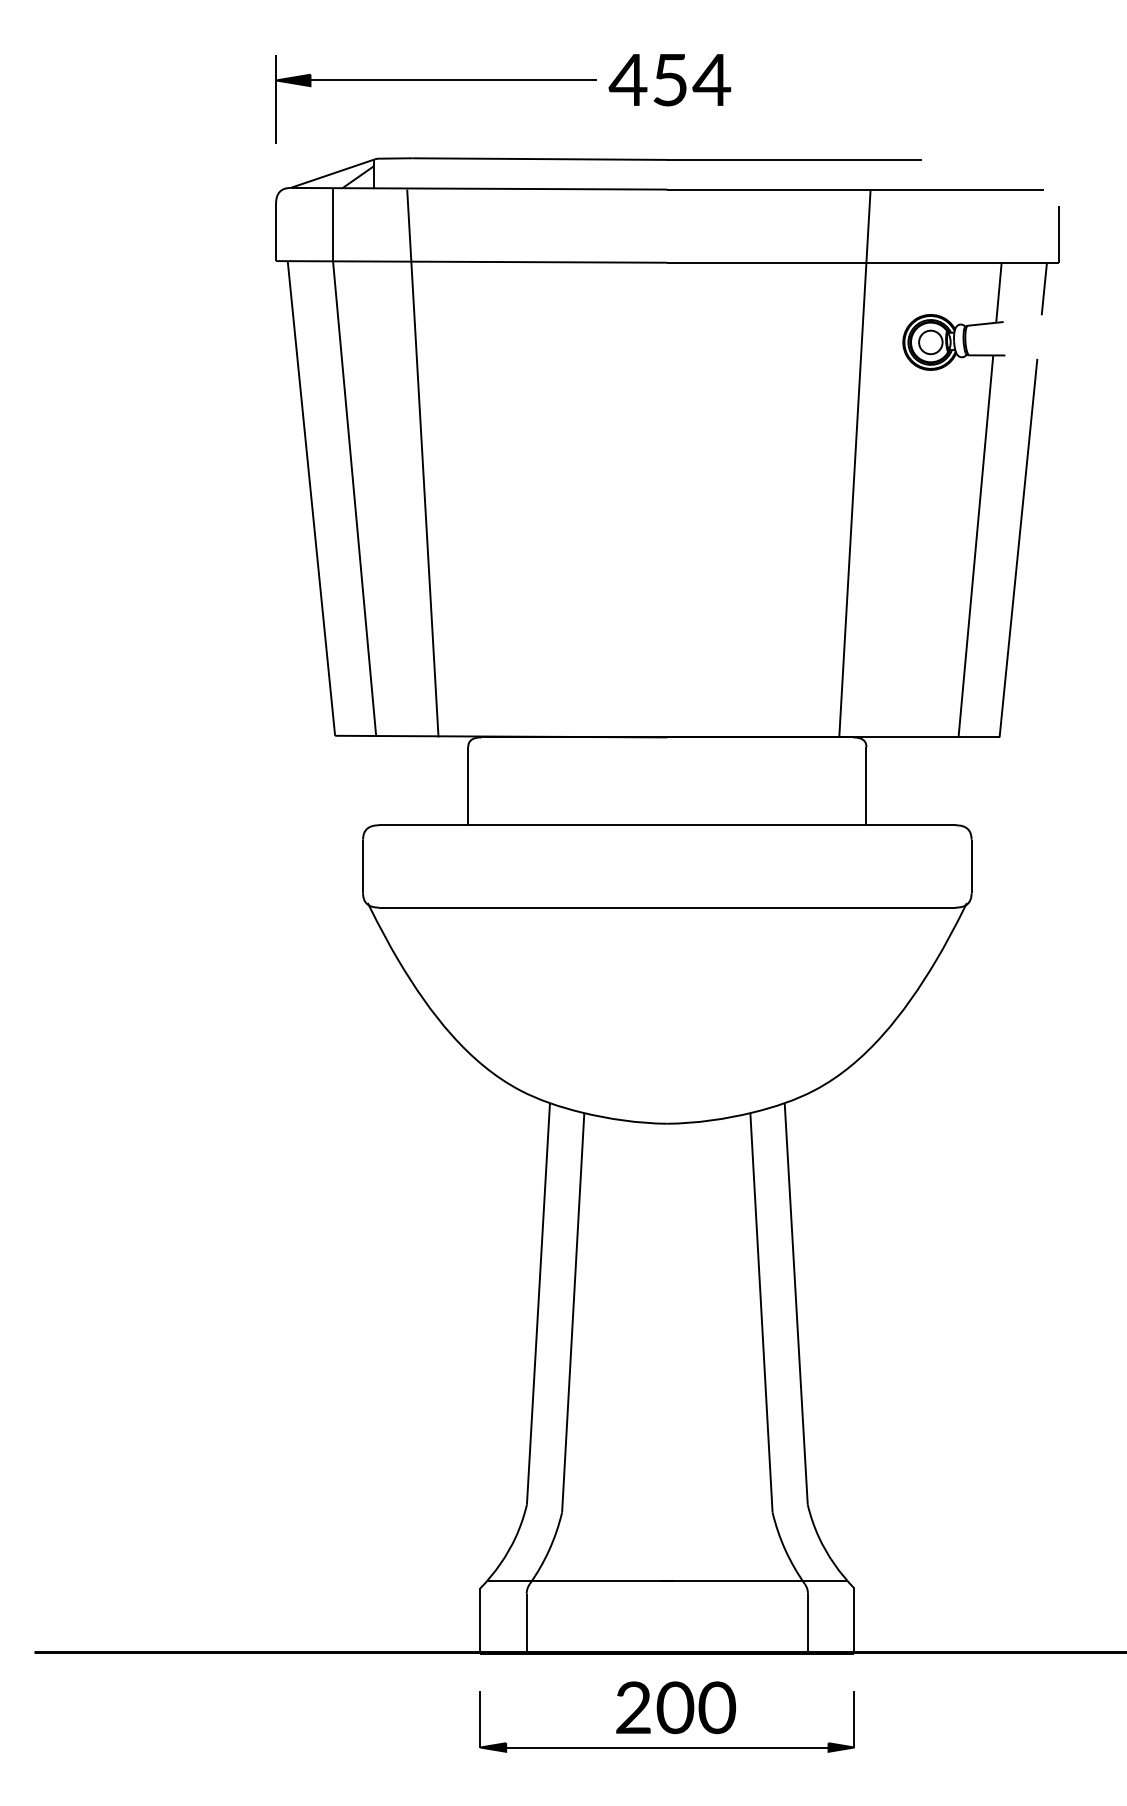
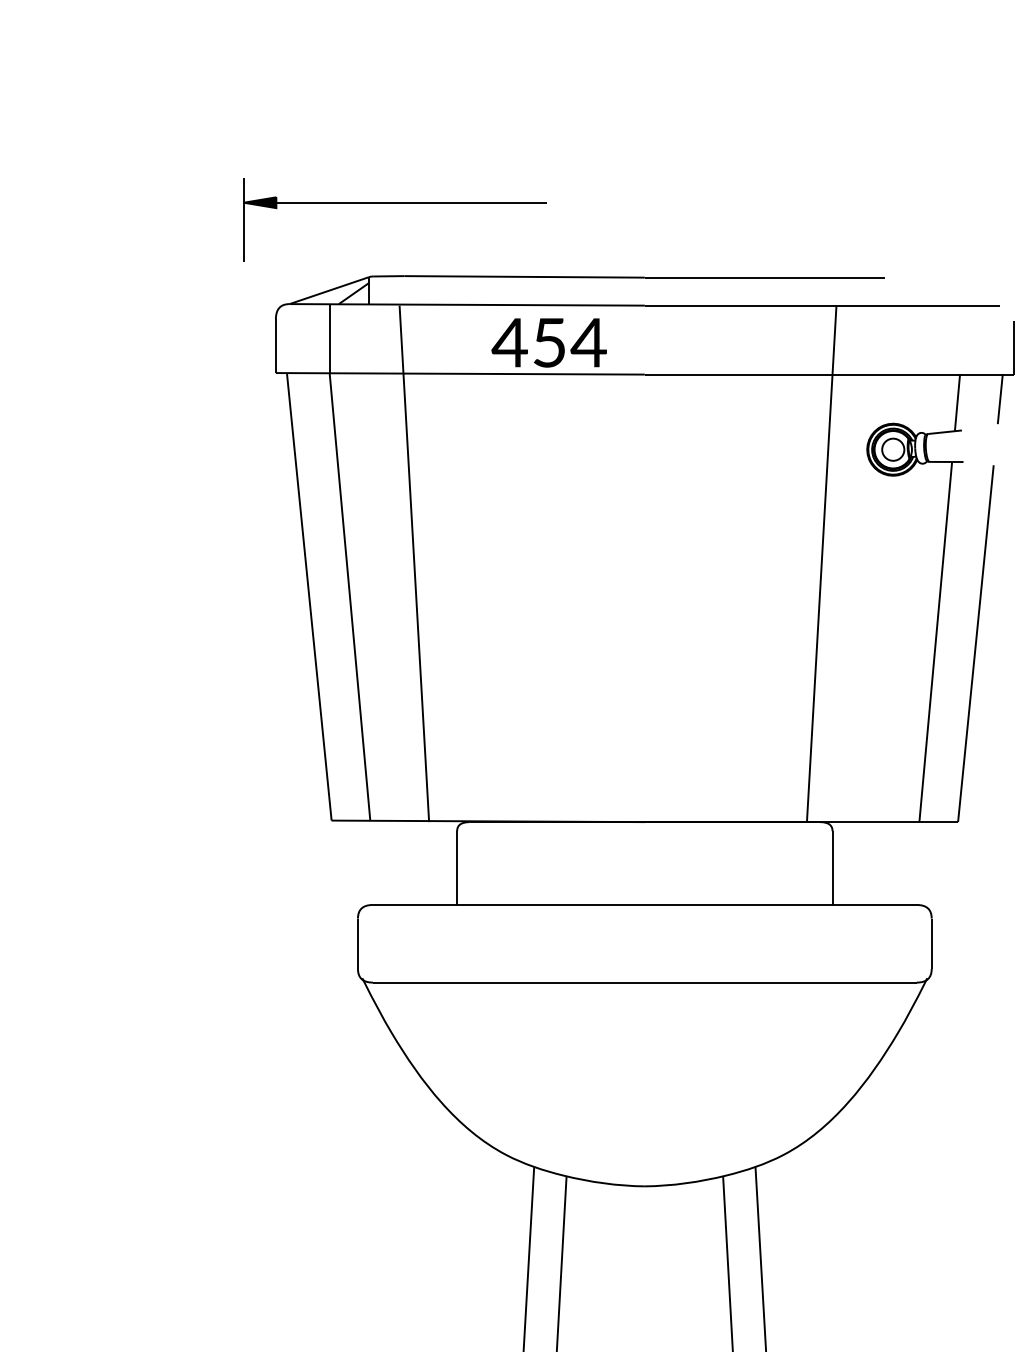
part: (435, 80) -> (394, 202), moved
text: (669, 80) -> (548, 343), moved

